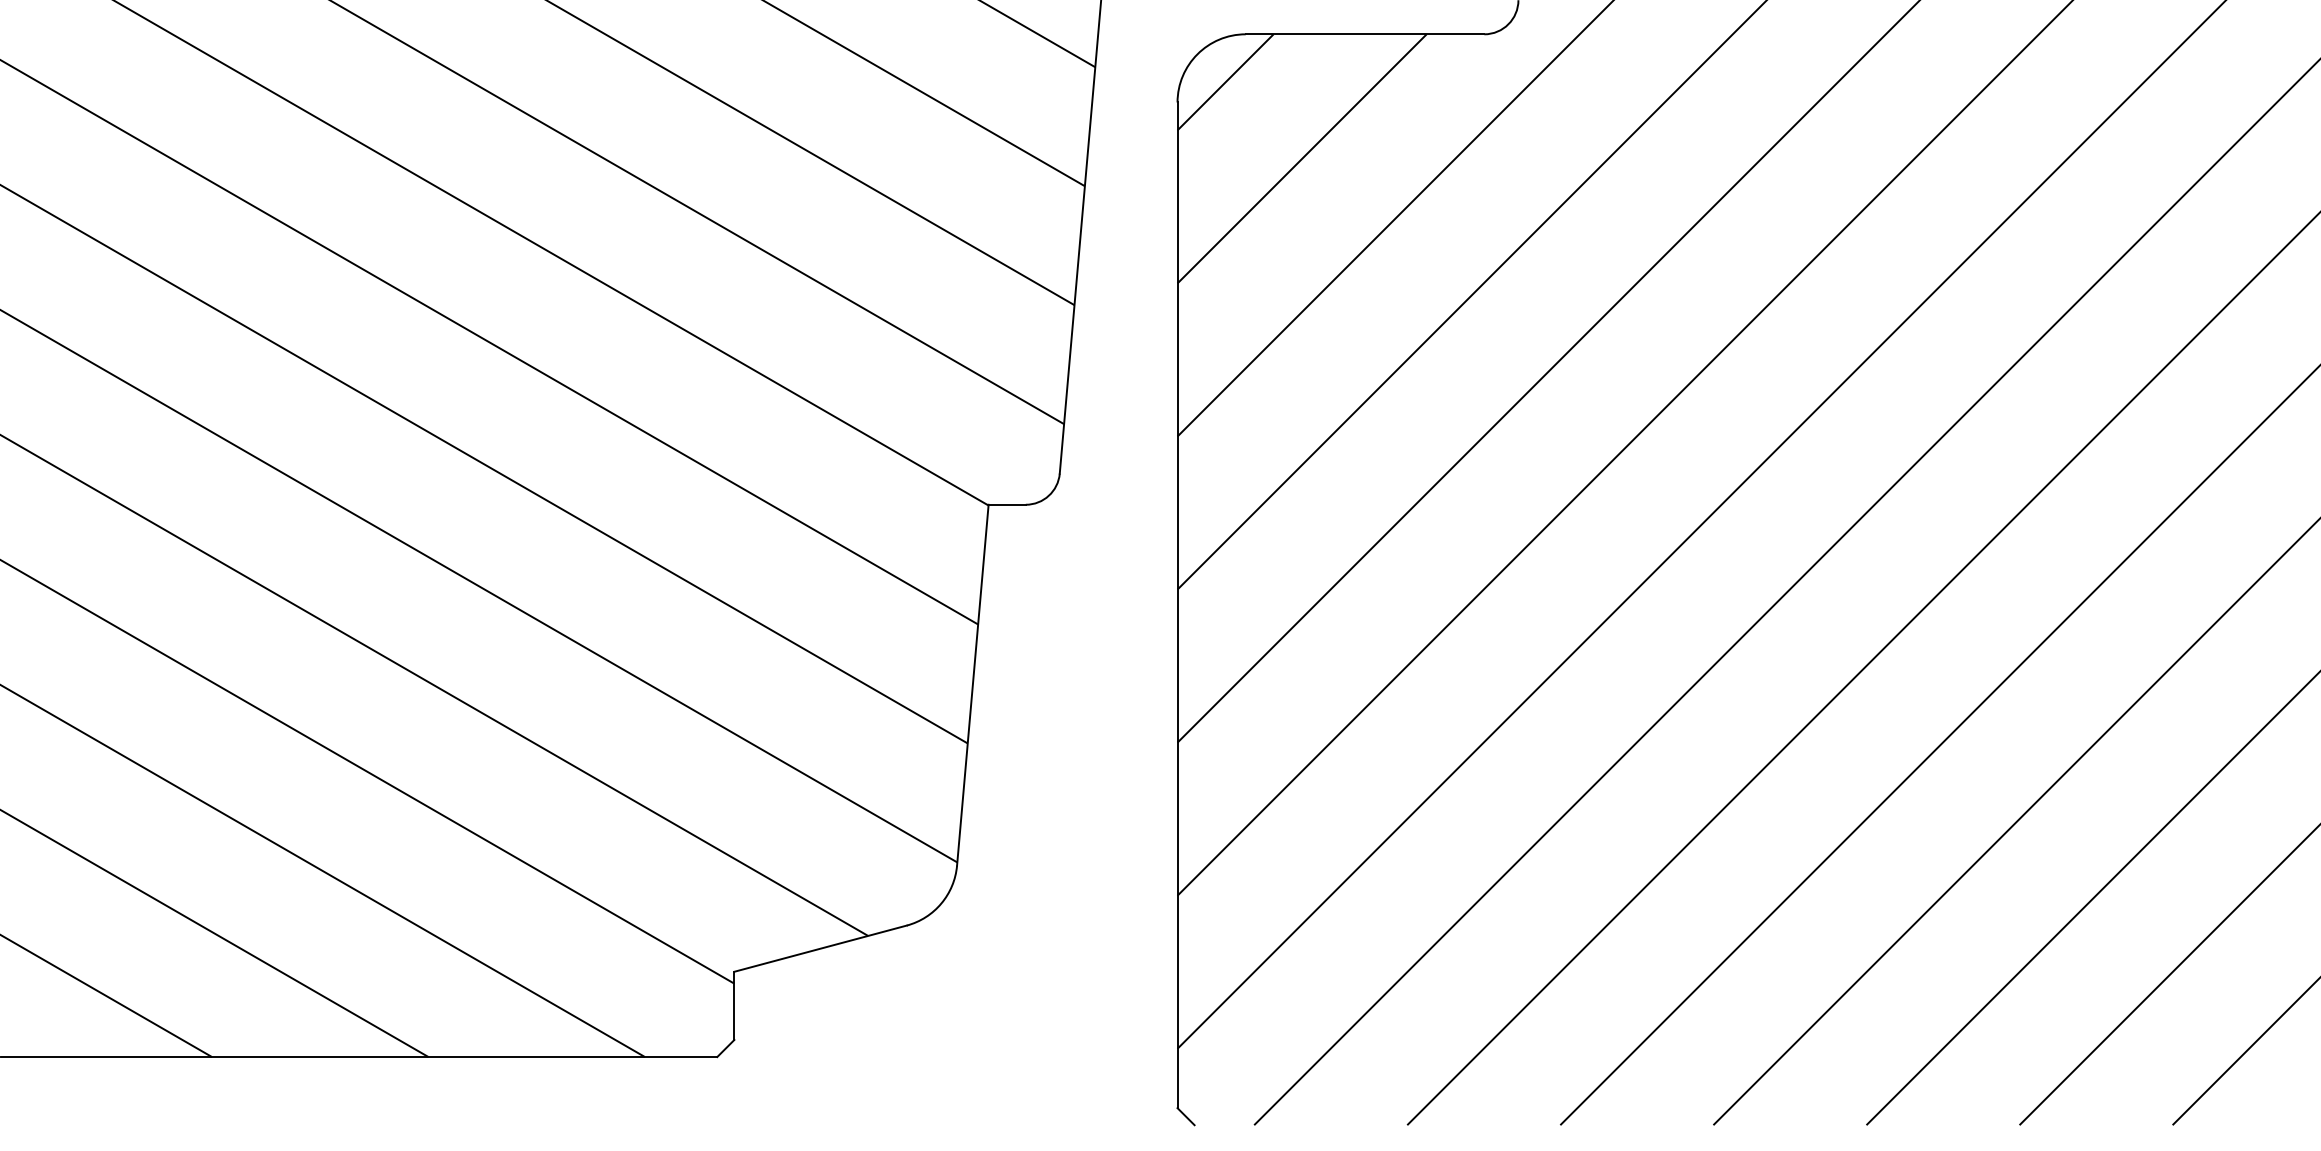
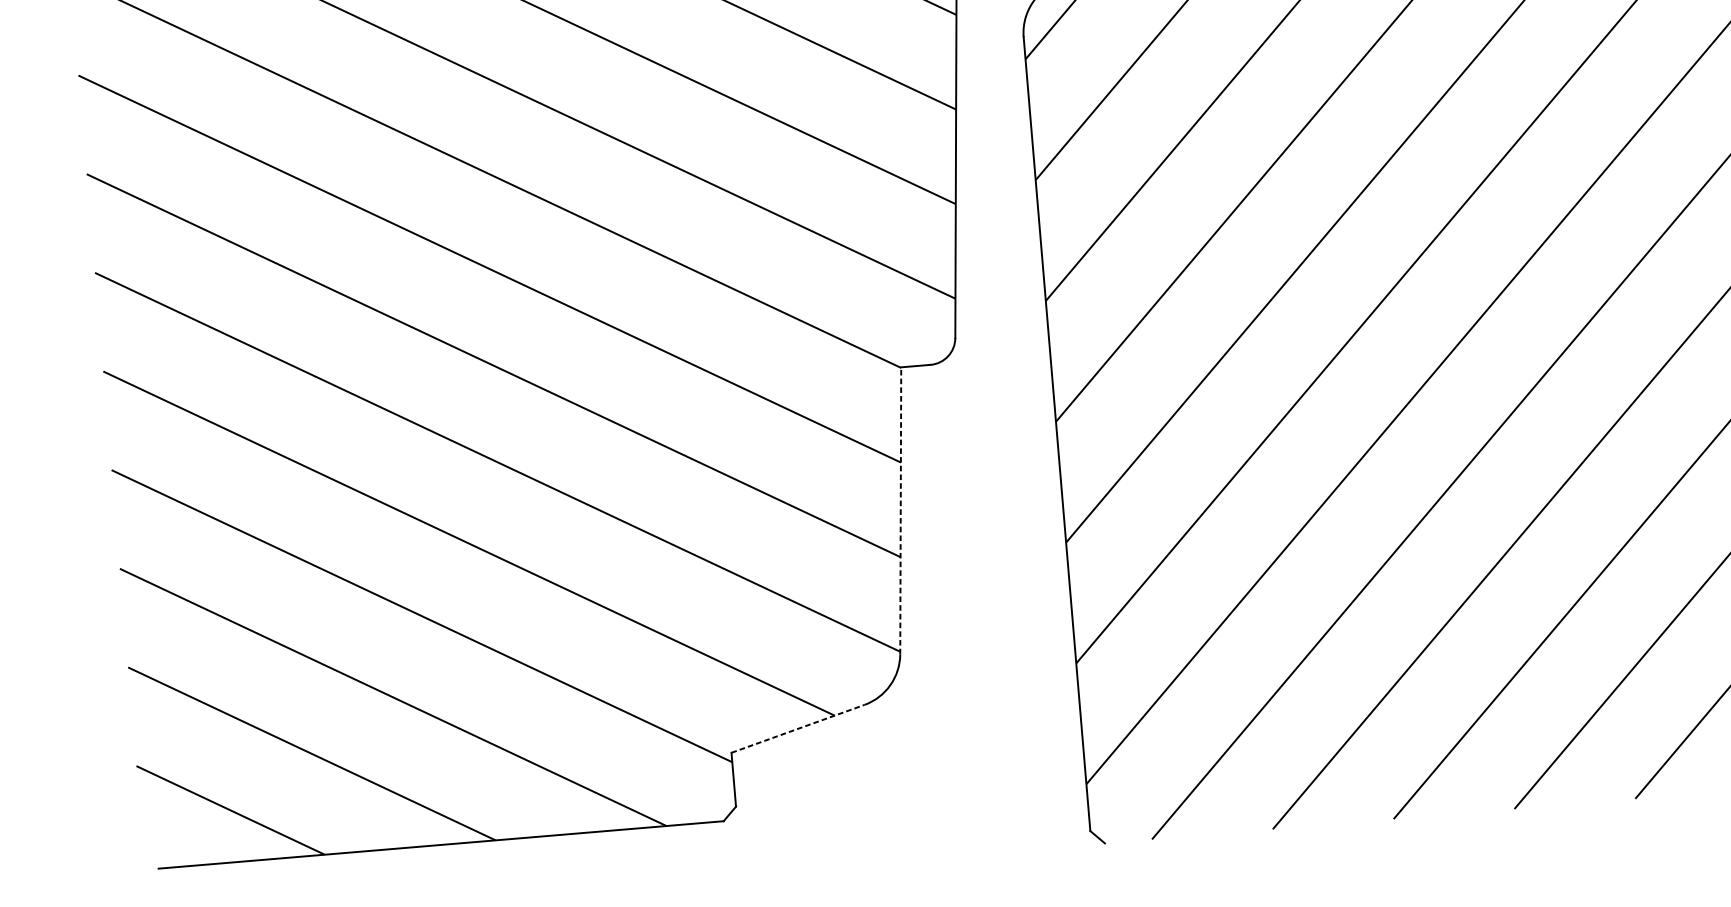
line: (972, 684) -> (900, 510), solid -> dashed
line: (821, 948) -> (798, 728), solid -> dashed

